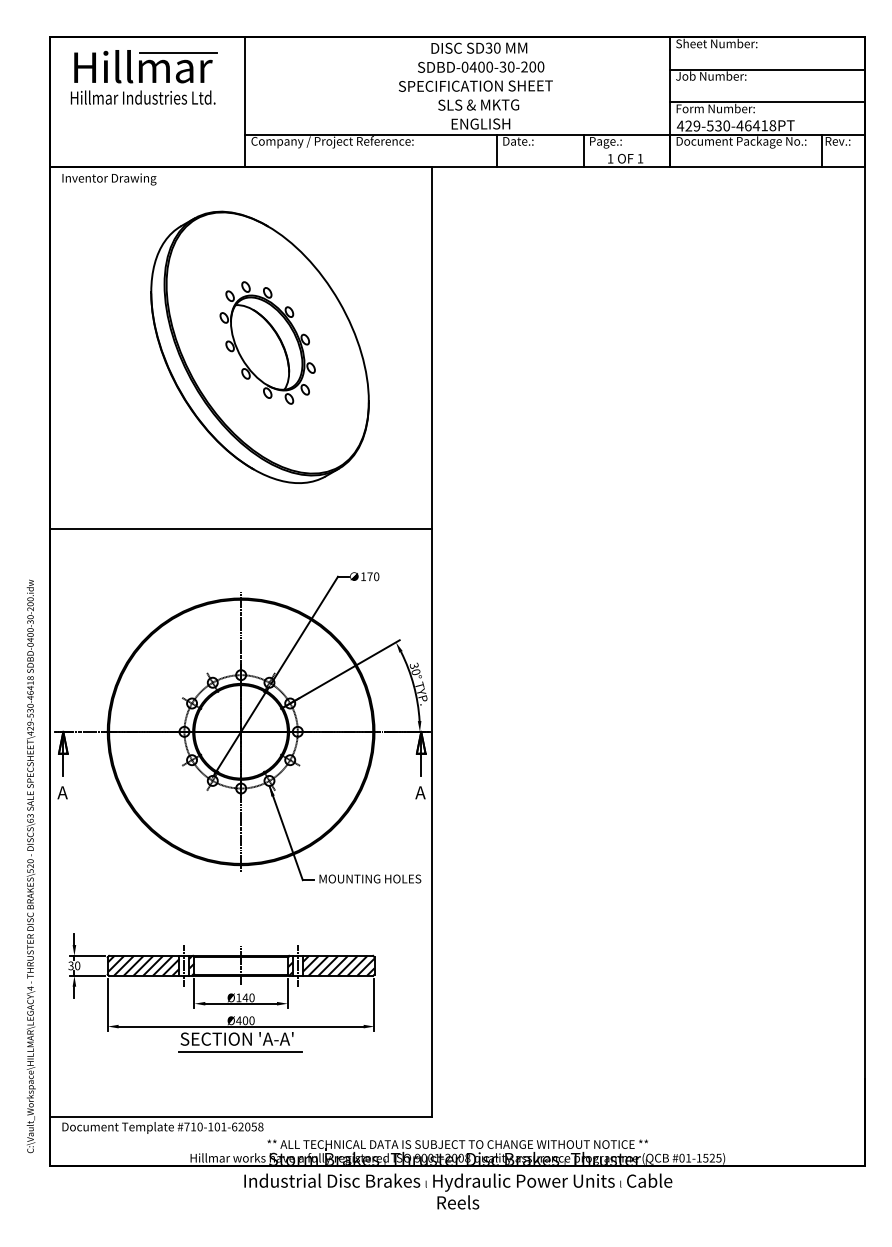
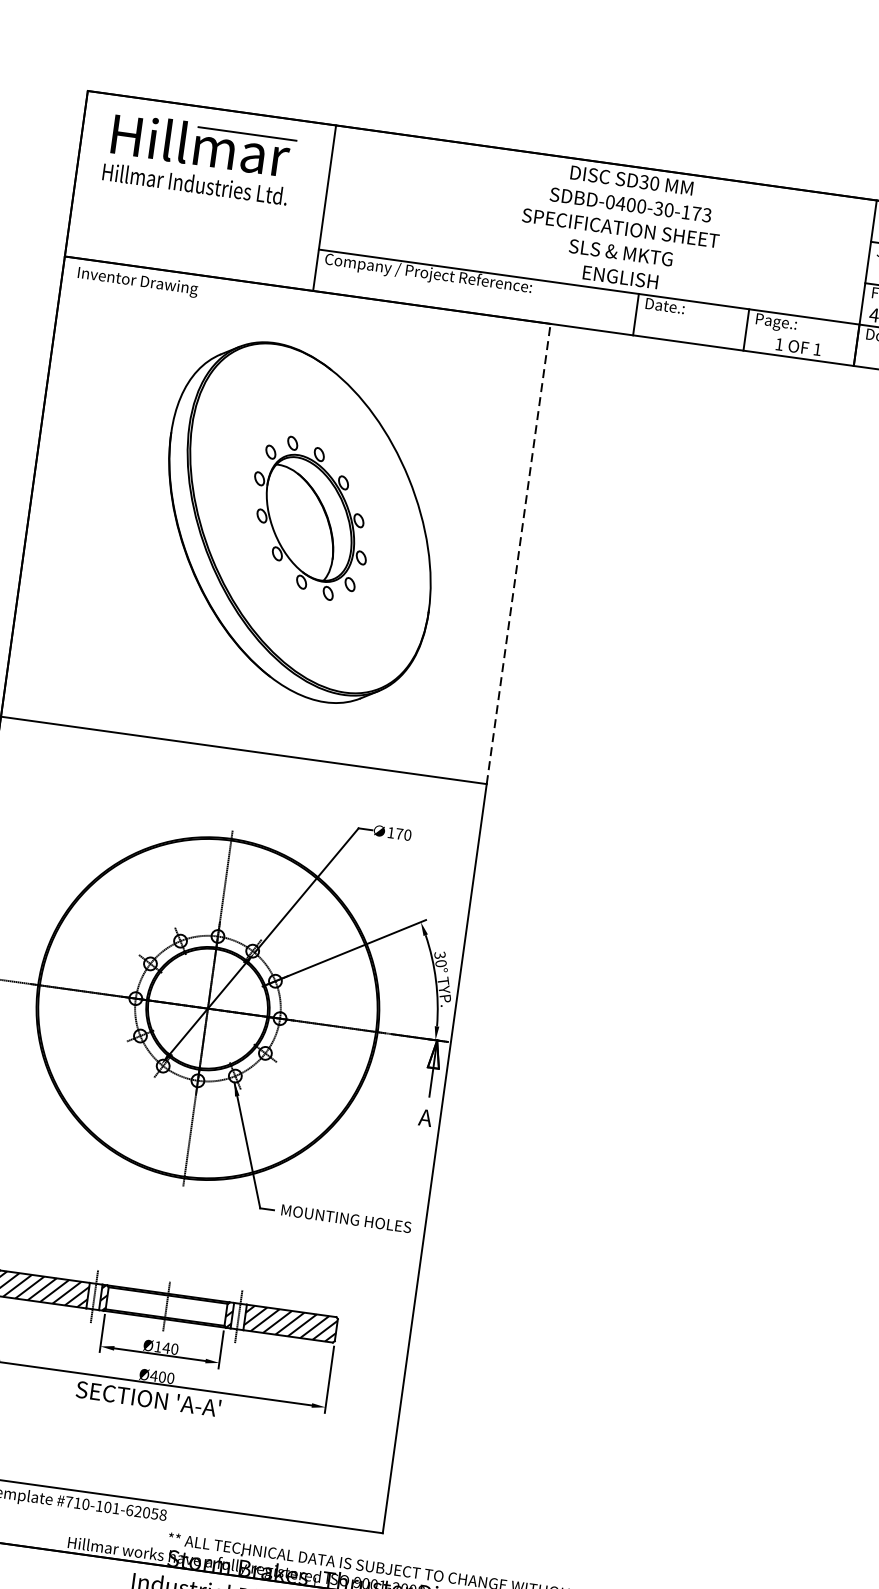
text: (532, 66) -> (696, 213), SDBD-0400-30-200 -> SDBD-0400-30-173
line: (432, 348) -> (519, 554), solid -> dashed
line: (239, 1052) -> (149, 1416), removed

